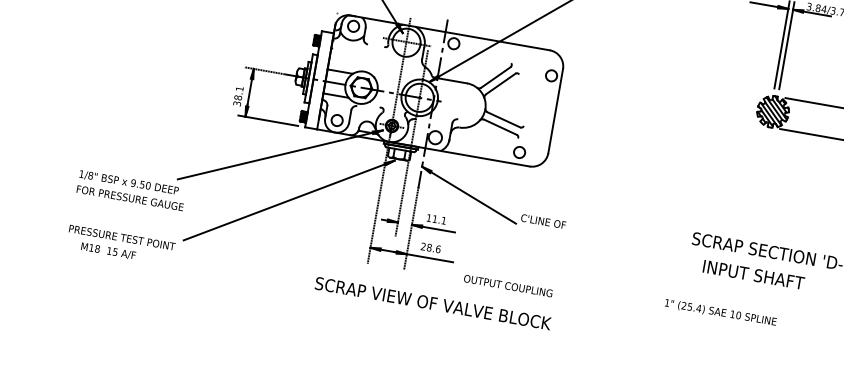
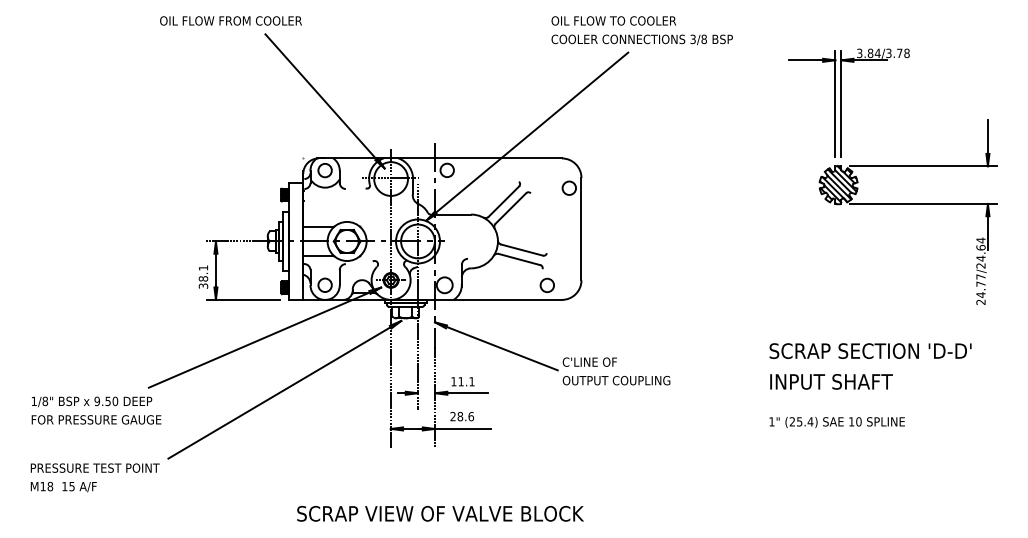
text: (108, 250) -> (63, 486), moved
text: (753, 274) -> (831, 381), moved
text: (508, 285) -> (616, 380), moved
text: (433, 303) -> (440, 513), moved
text: (720, 312) -> (836, 422), moved

